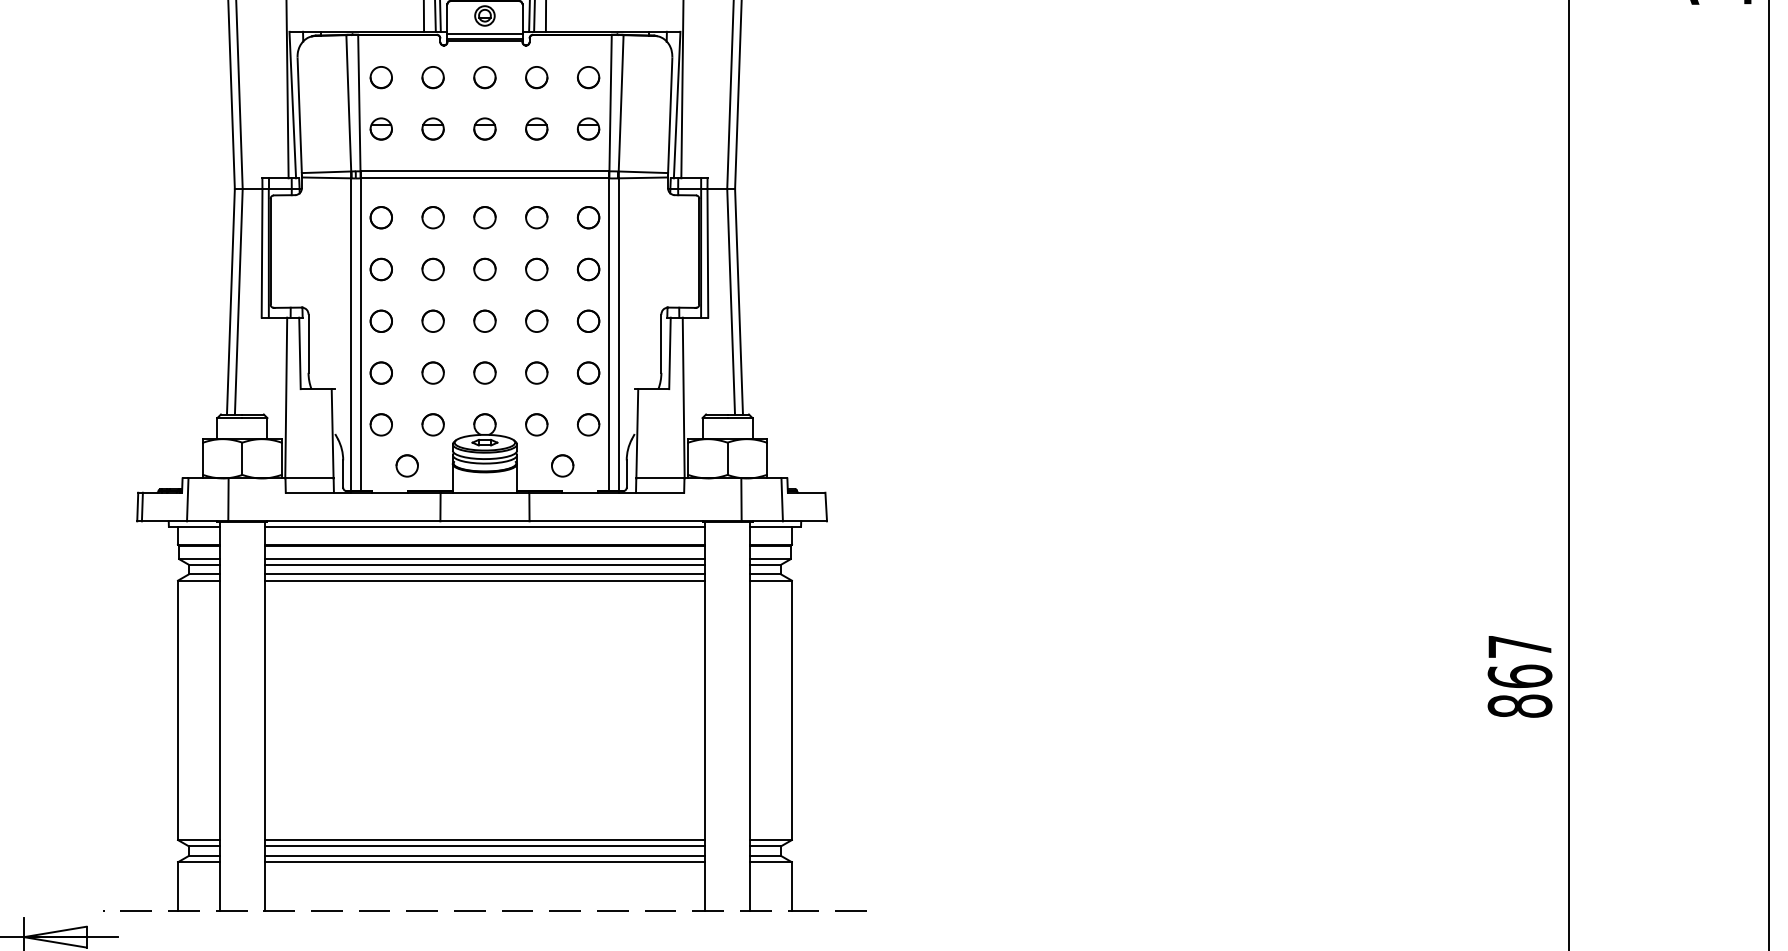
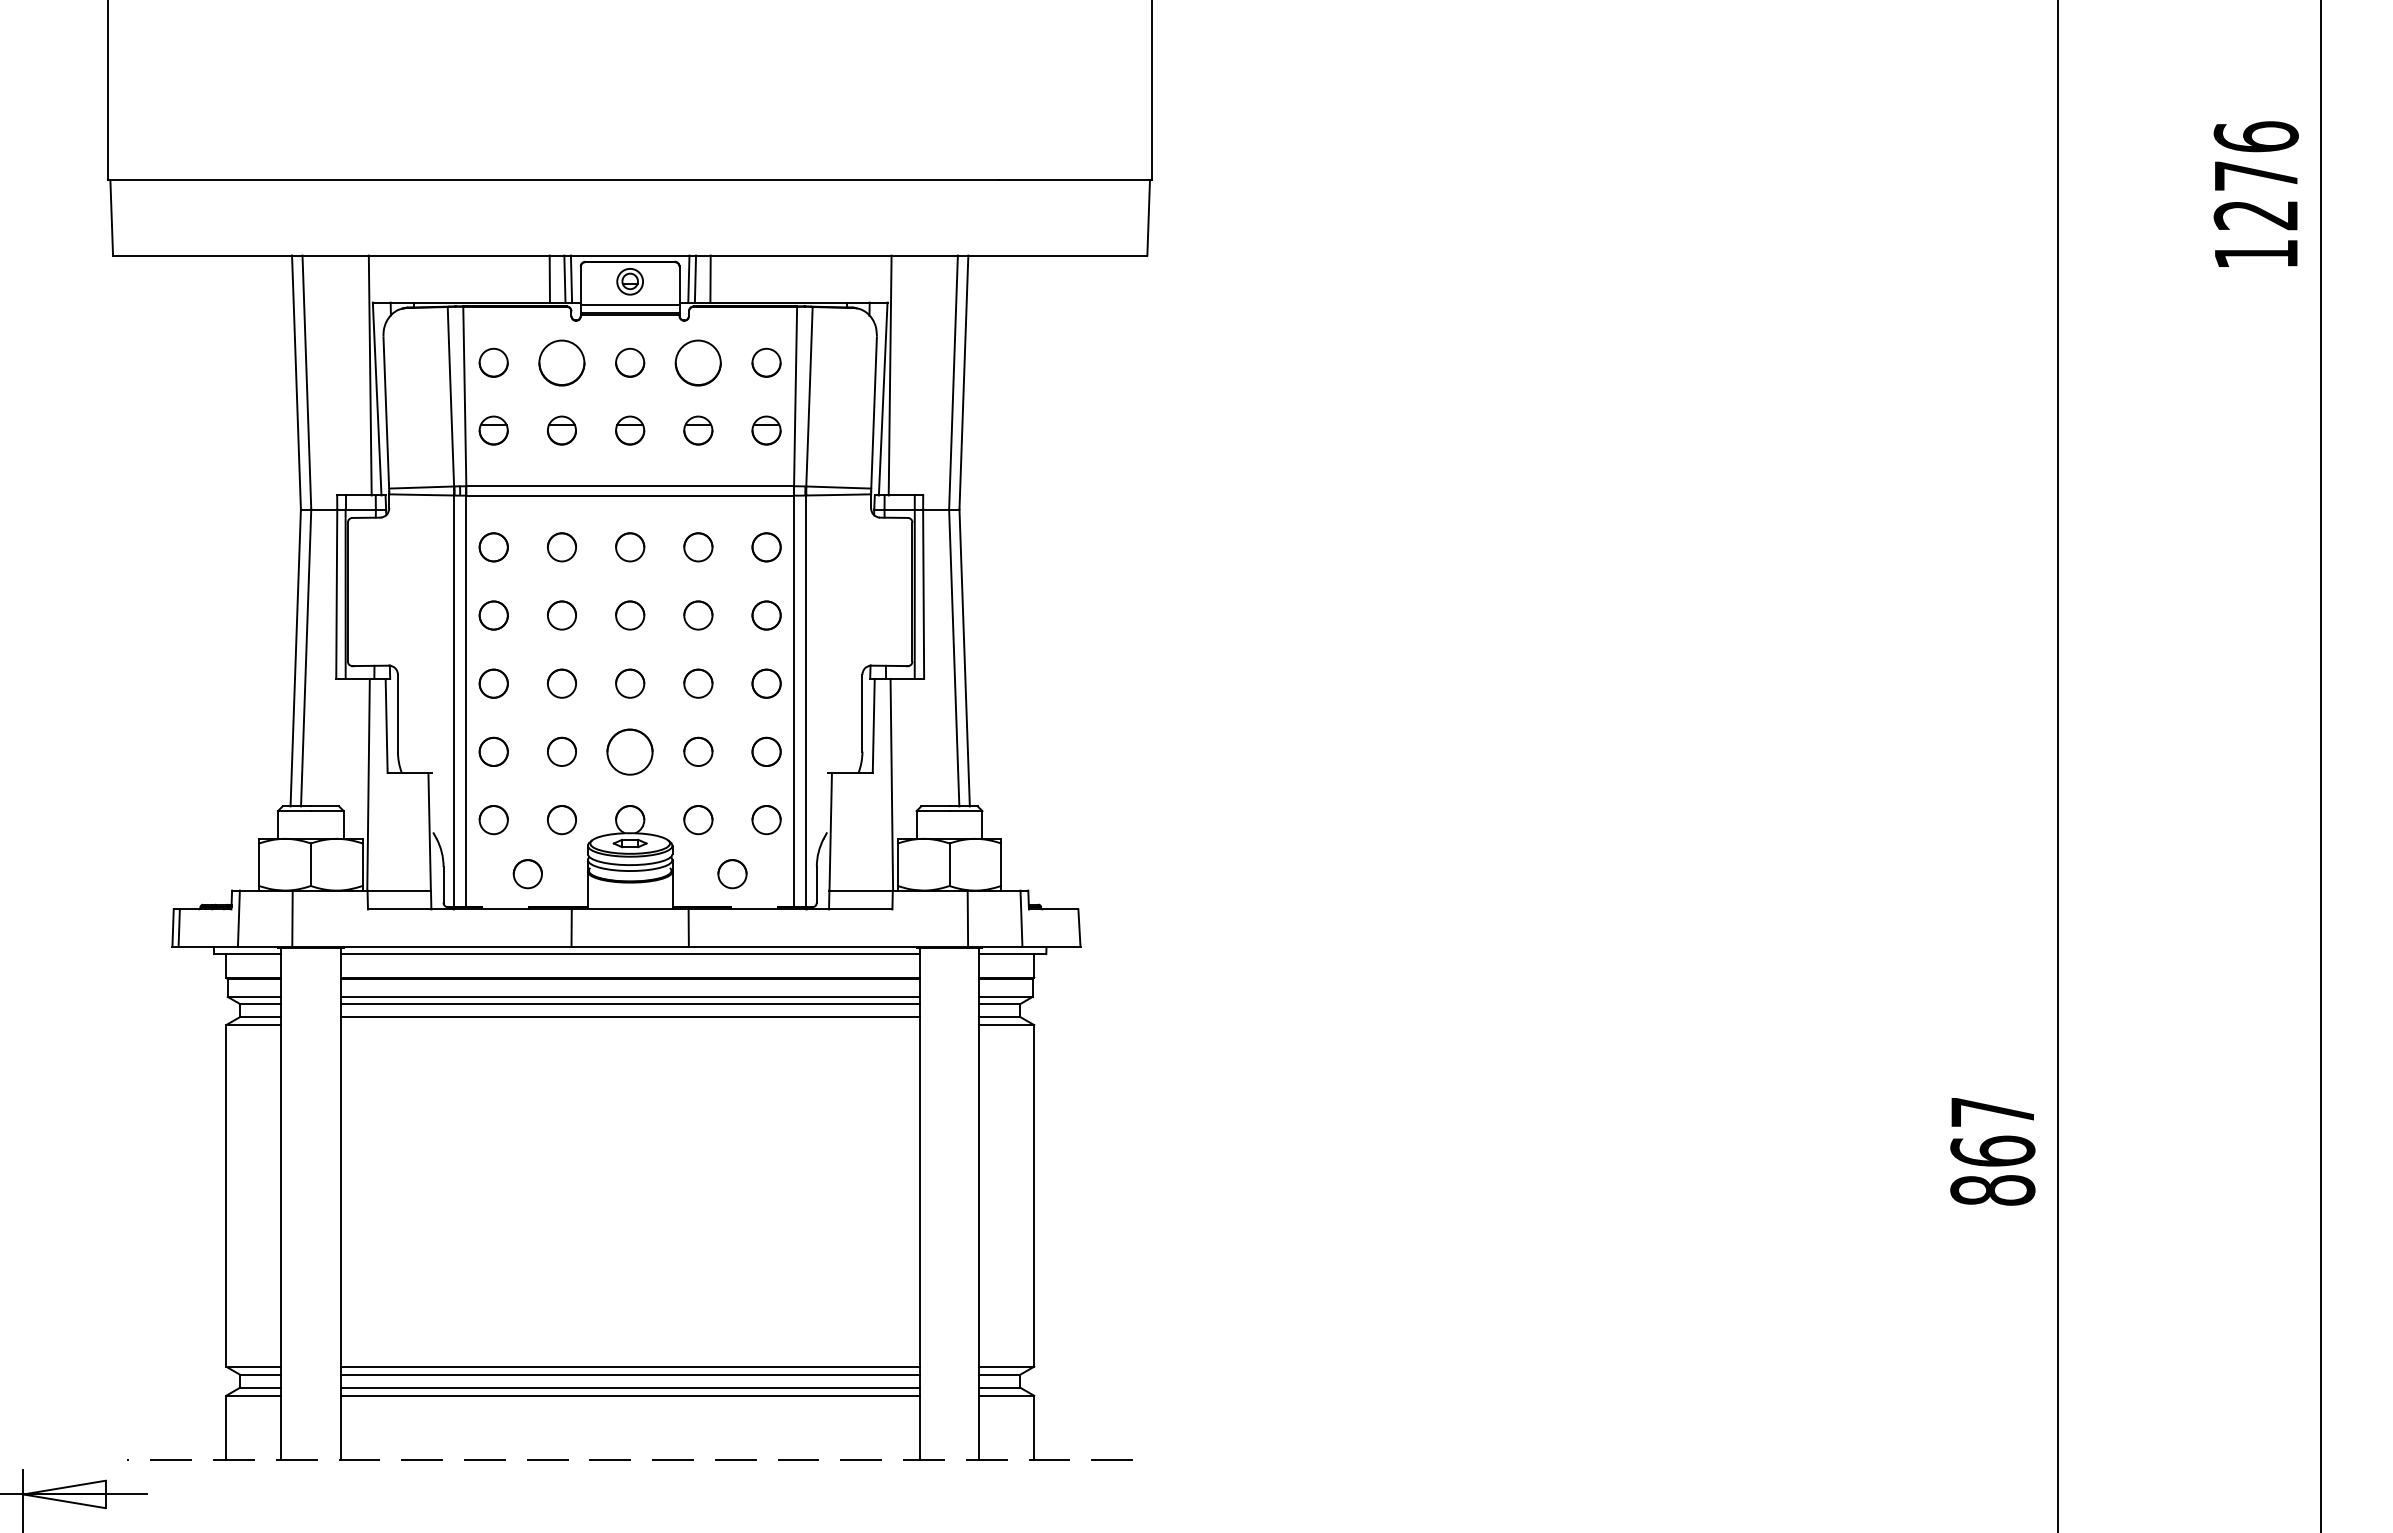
circle: (432, 77) -> (561, 362), size x1.6
circle: (536, 77) -> (698, 362), size x1.6
circle: (485, 372) -> (630, 751), size x1.6
line: (484, 580) -> (629, 1025), removed

